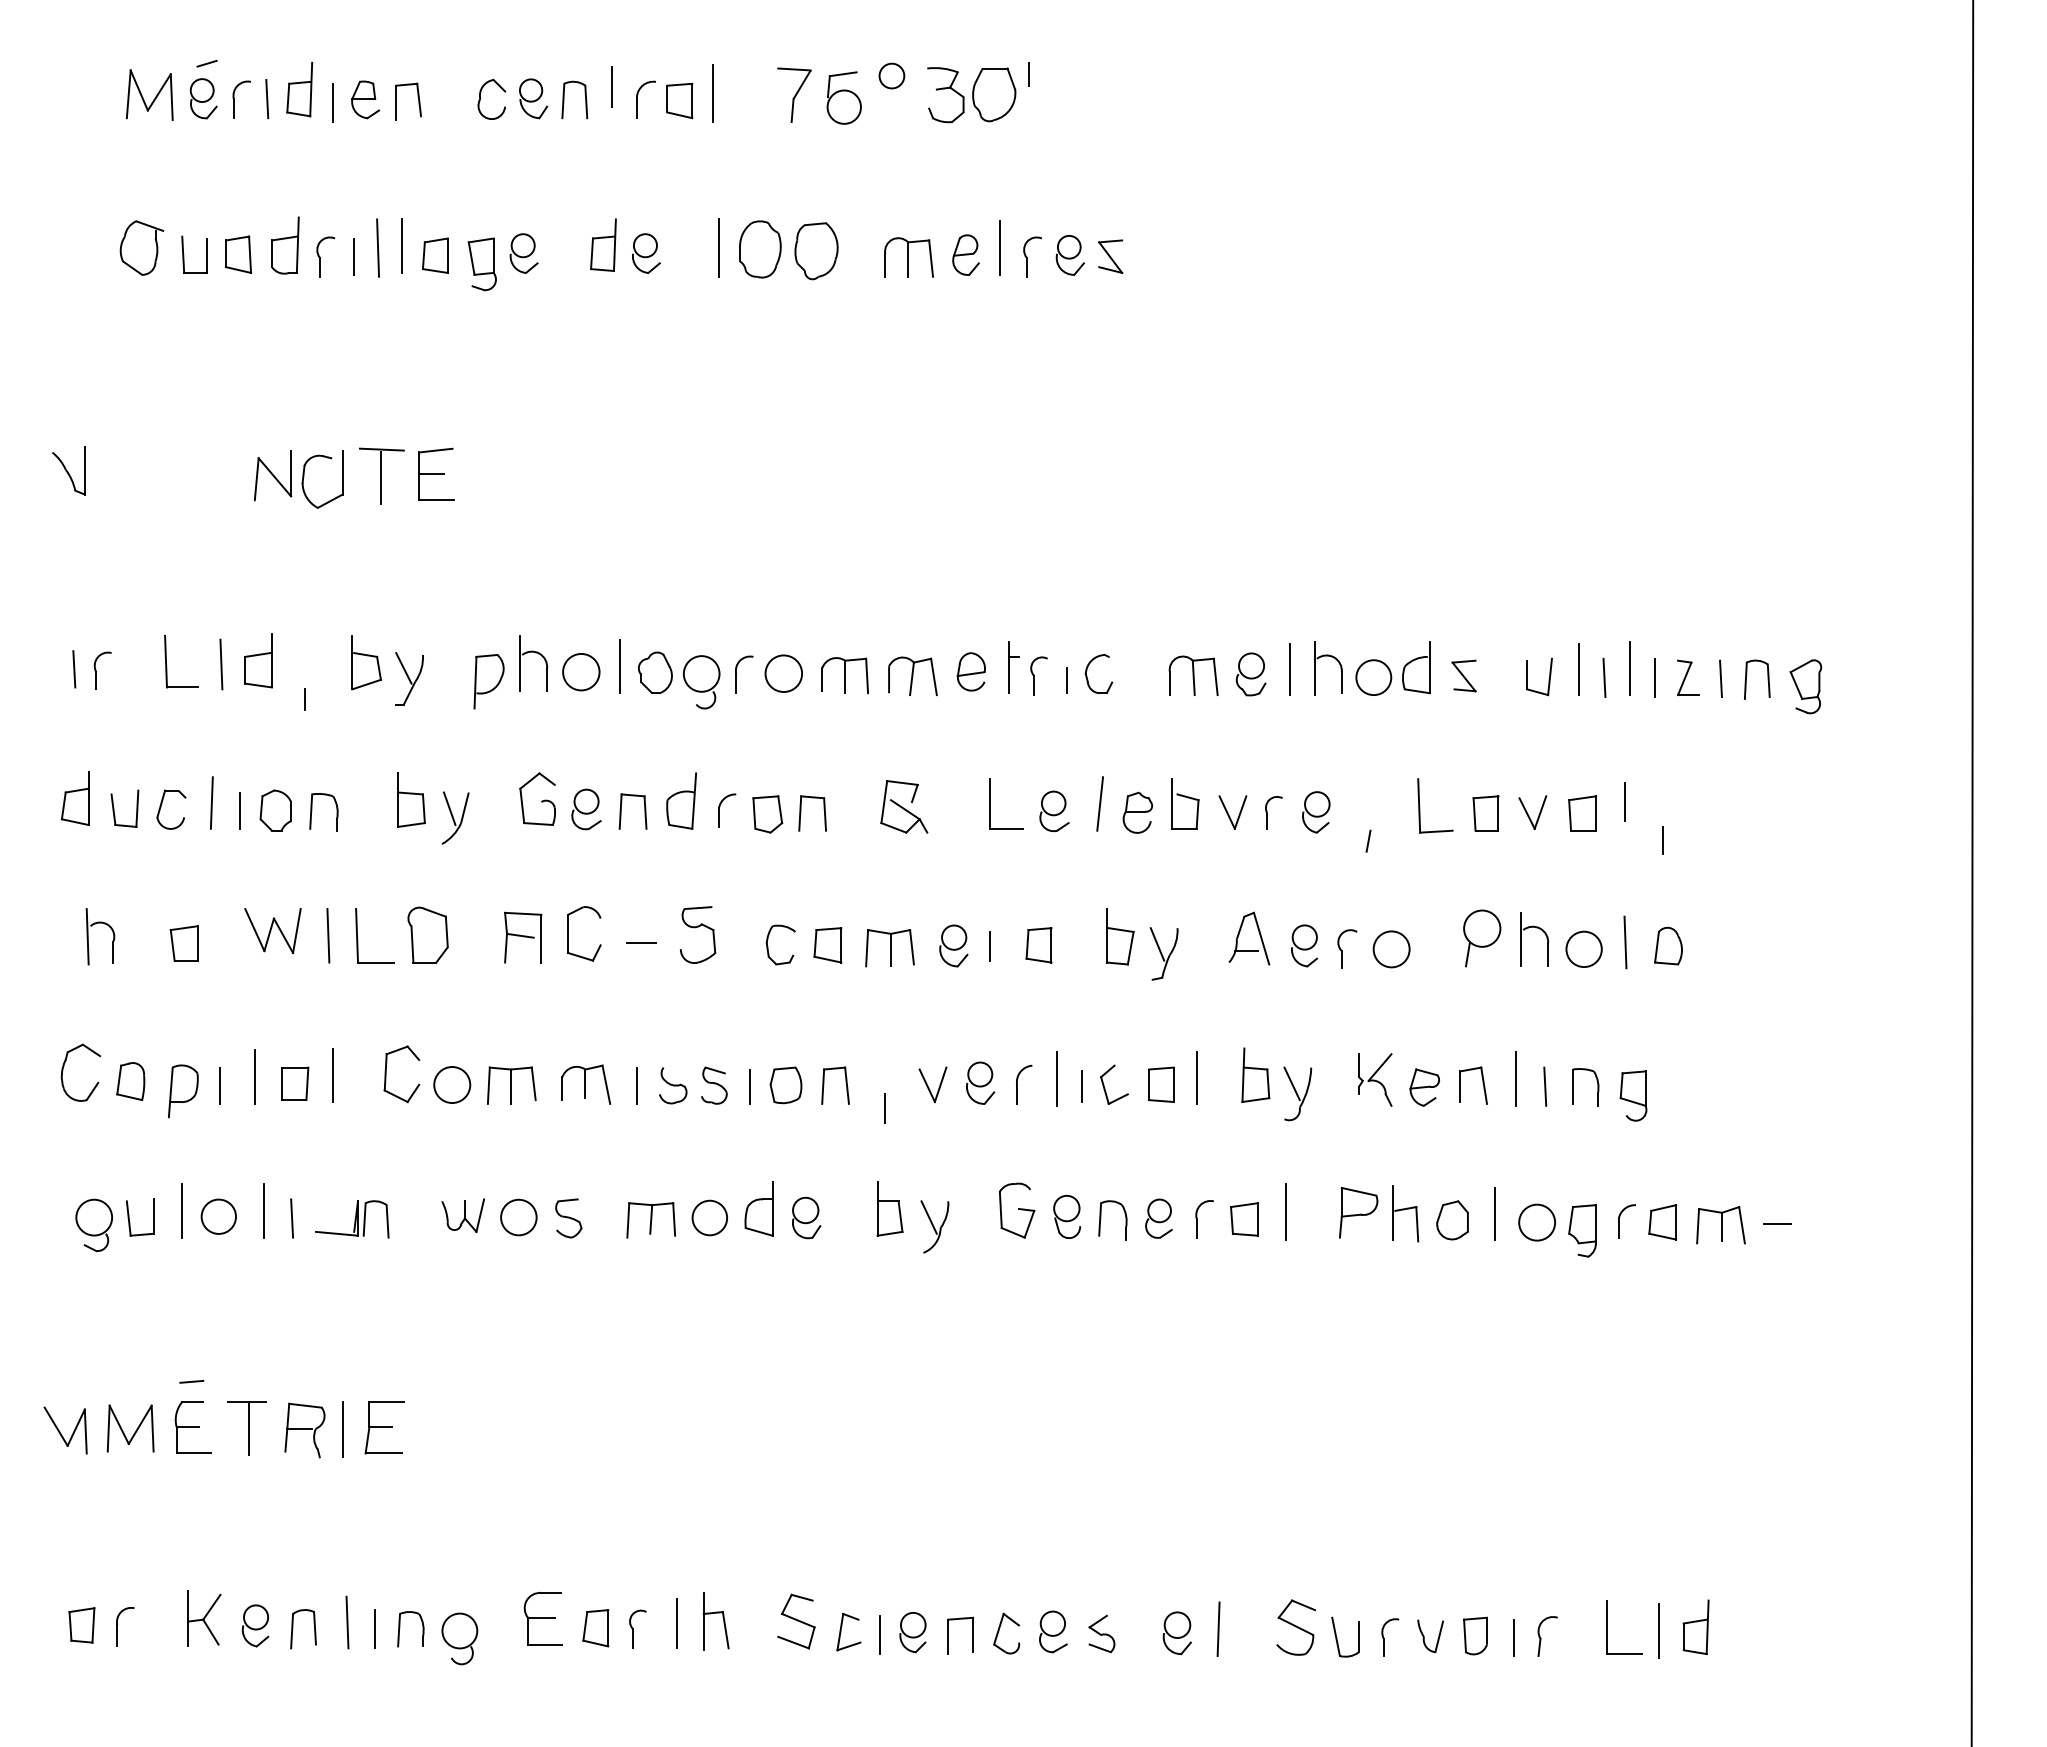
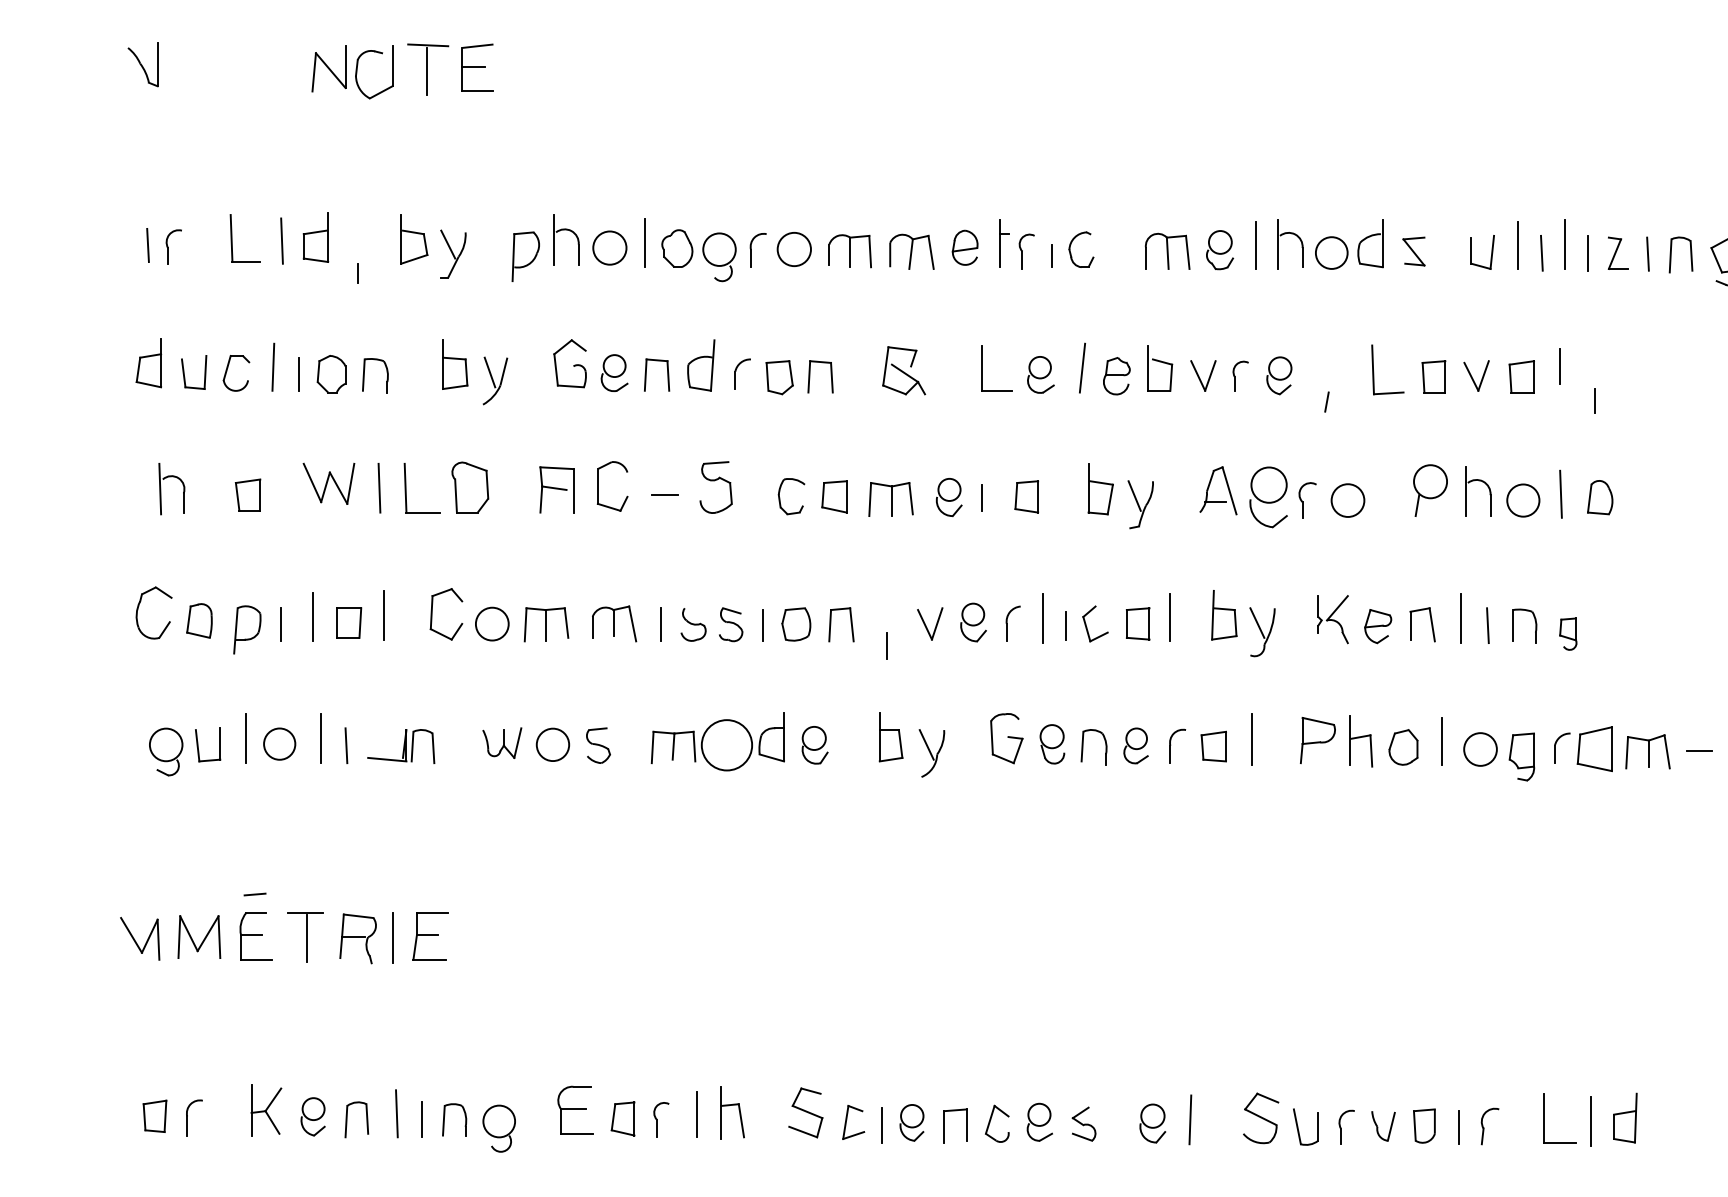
part: (1304, 945) -> (1268, 497), size x1.6
part: (1633, 1095) -> (1568, 633), size x0.7
circle: (709, 1217) -> (726, 744), size x1.6
part: (1662, 1222) -> (1594, 749), size x1.4

